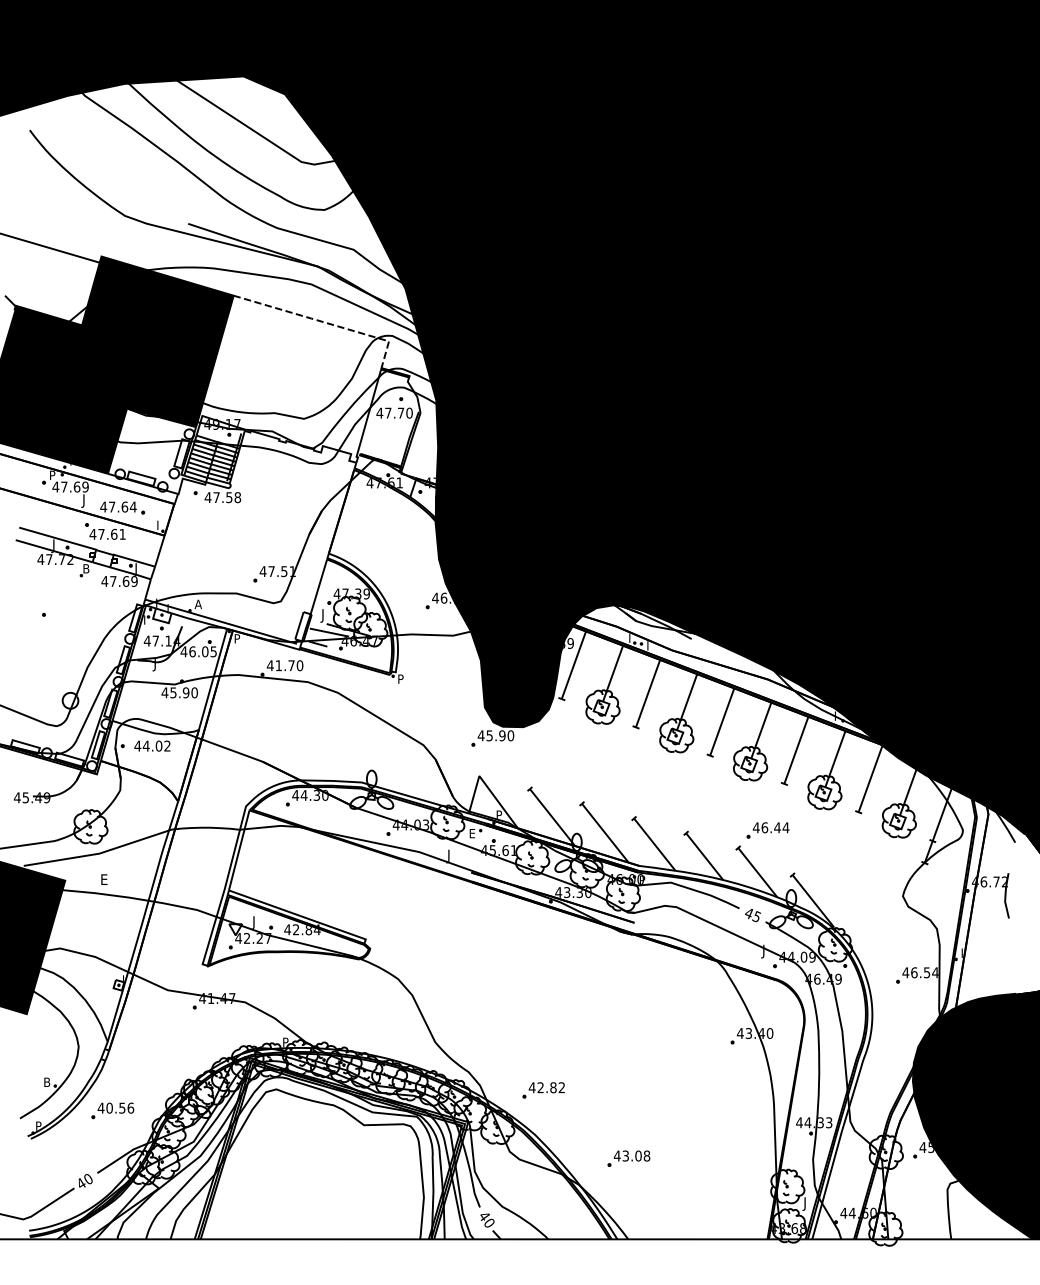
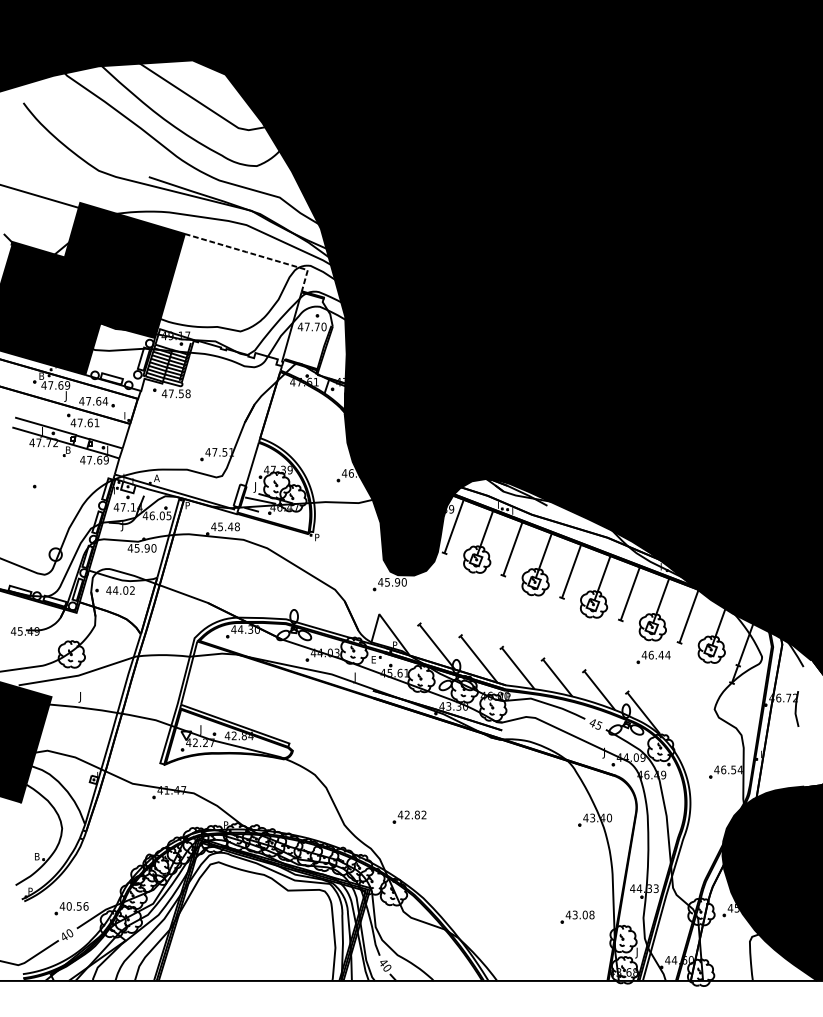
text: (53, 475) -> (42, 376), P -> B
text: (289, 665) -> (229, 526), 41.70 -> 45.48
part: (767, 830) -> (653, 657), moved
text: (103, 880) -> (81, 696), E -> J
part: (543, 1090) -> (409, 817), moved
part: (112, 1110) -> (71, 908), moved
part: (628, 1158) -> (577, 916), moved

